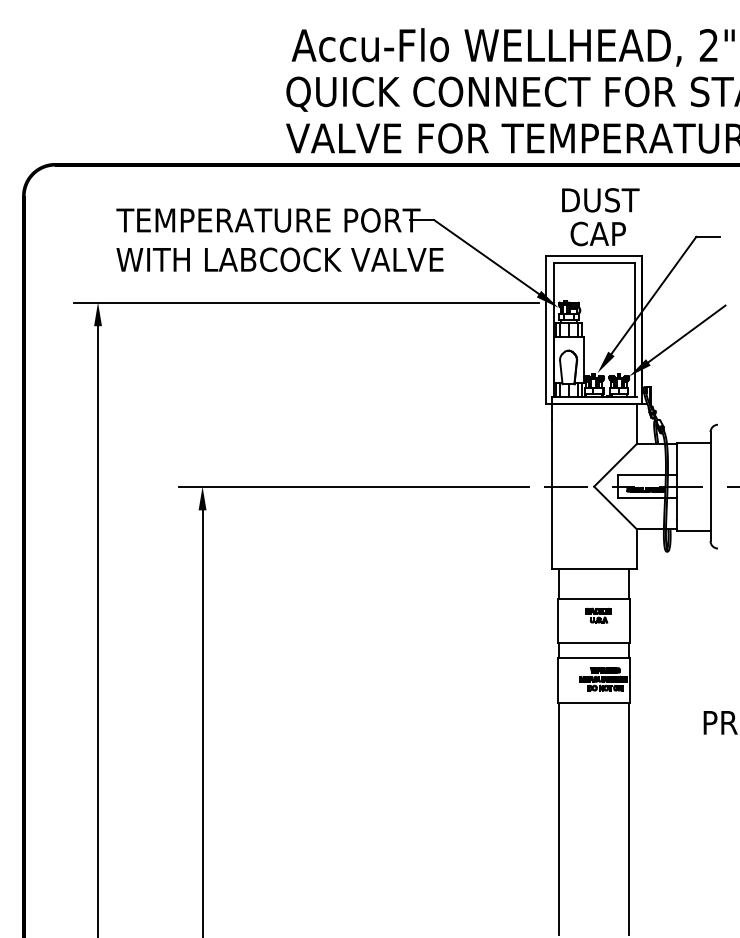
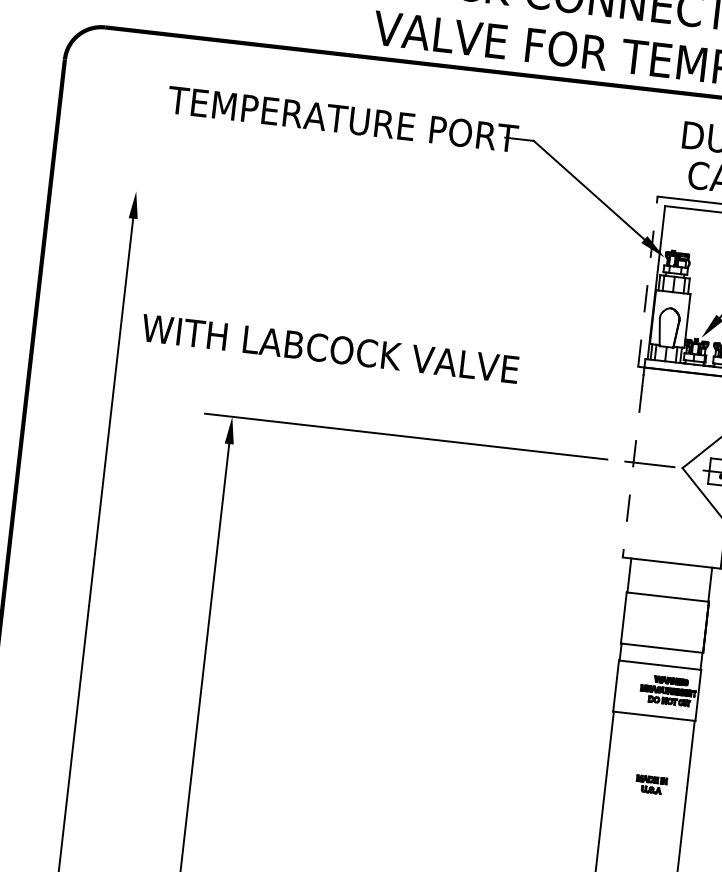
text: (279, 259) -> (329, 348), moved
line: (306, 302) -> (375, 218), removed
line: (546, 329) -> (648, 281), solid -> dashed
line: (551, 494) -> (632, 471), solid -> dashed
part: (598, 615) -> (651, 784), moved

